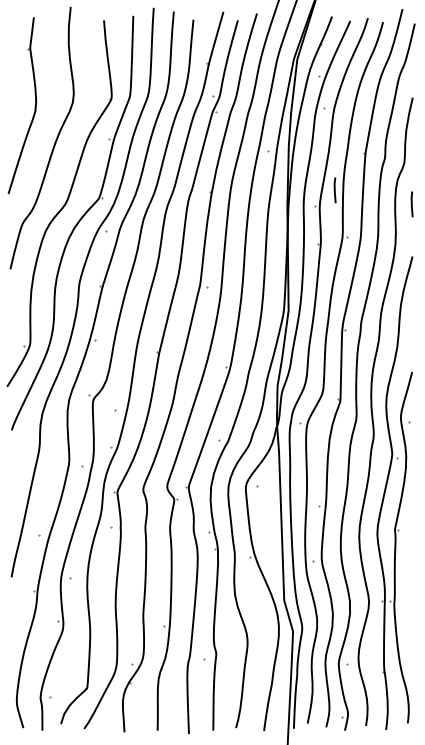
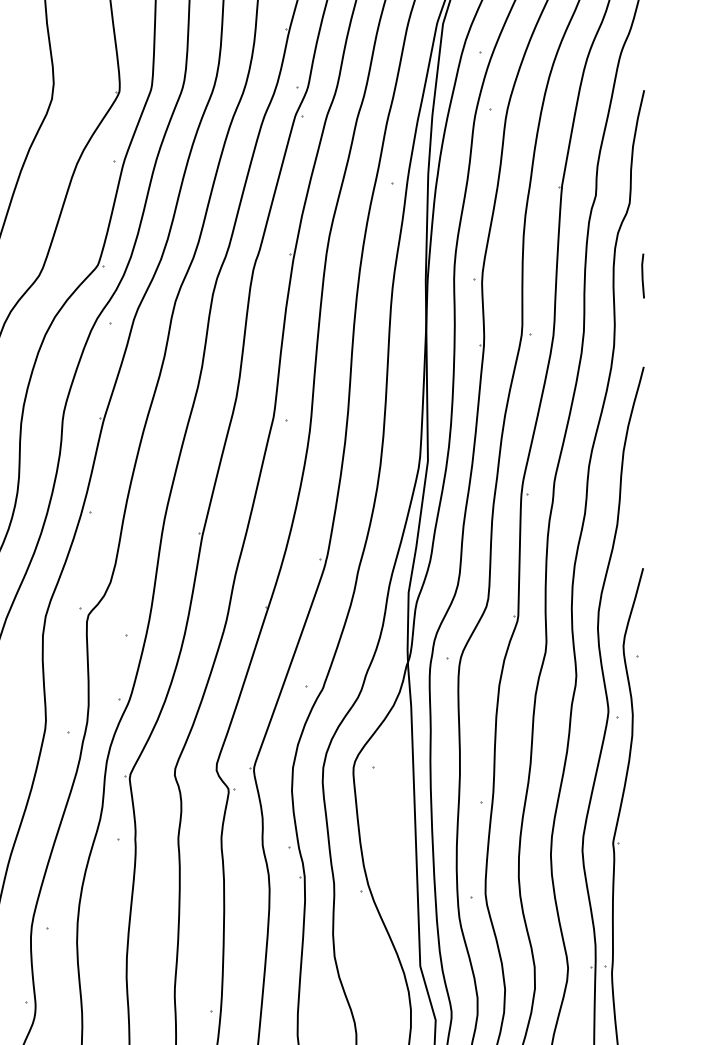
line: (334, 190) -> (507, 251), removed

